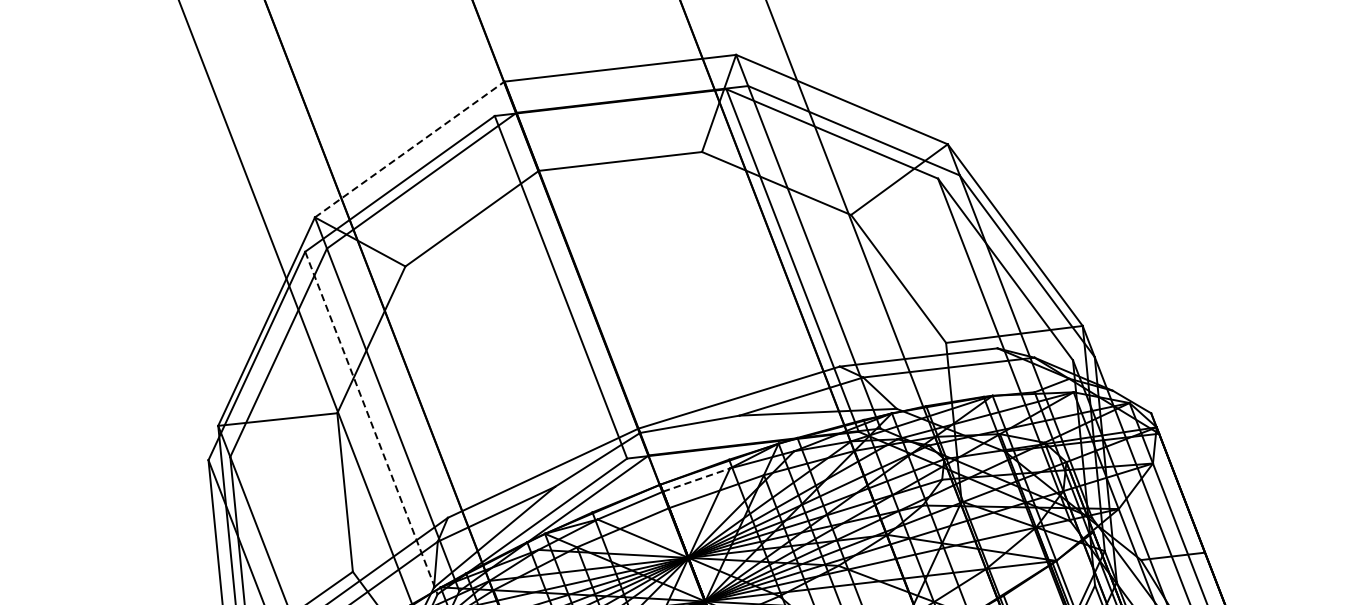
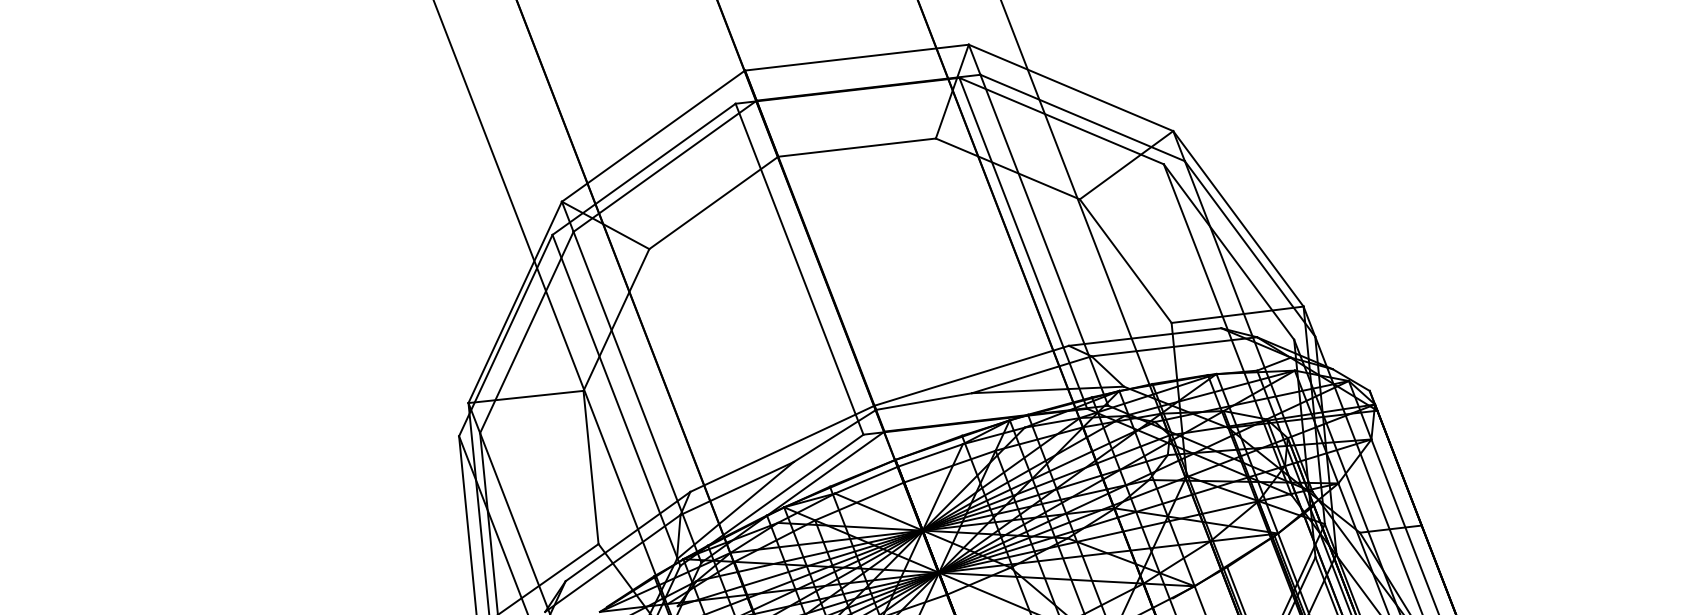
line: (409, 149) -> (653, 136), dashed -> solid
line: (371, 423) -> (616, 400), dashed -> solid
line: (696, 480) -> (930, 455), dashed -> solid

